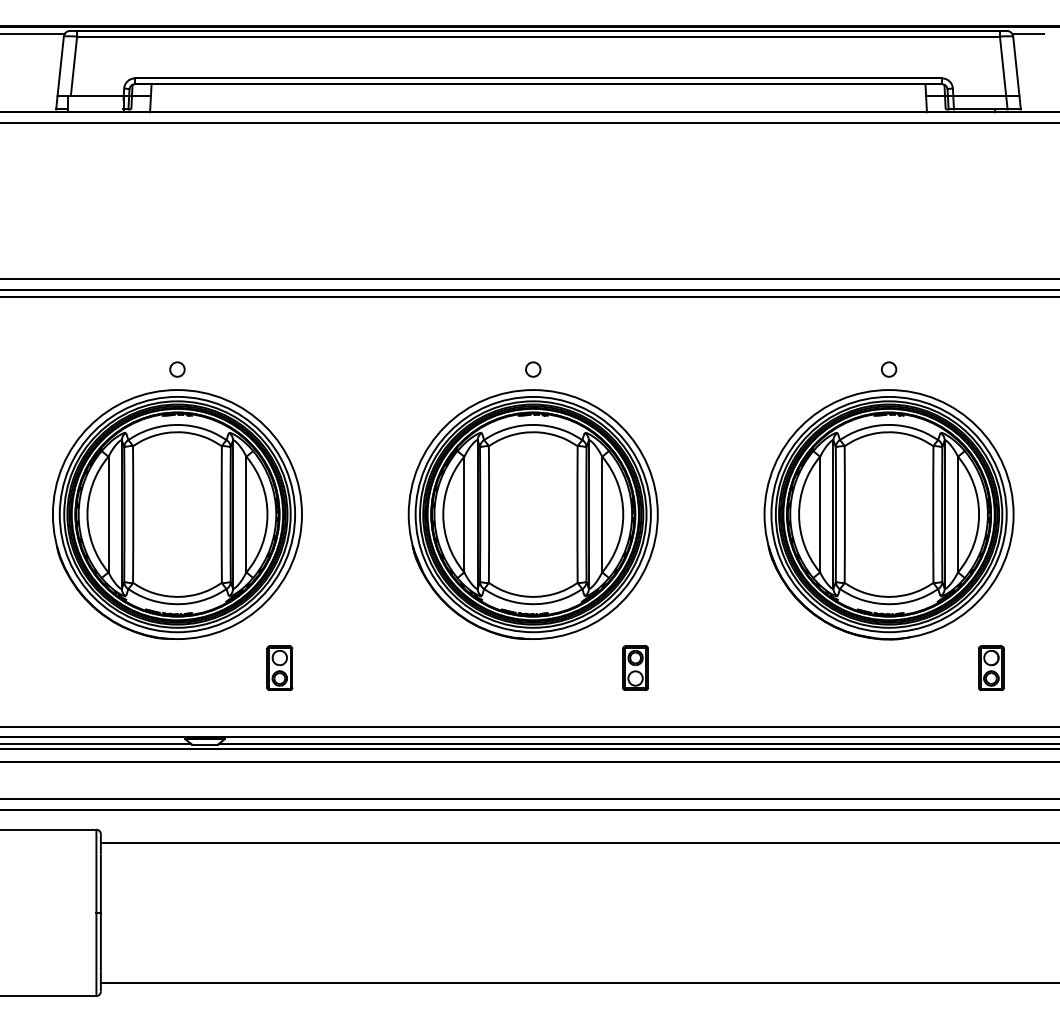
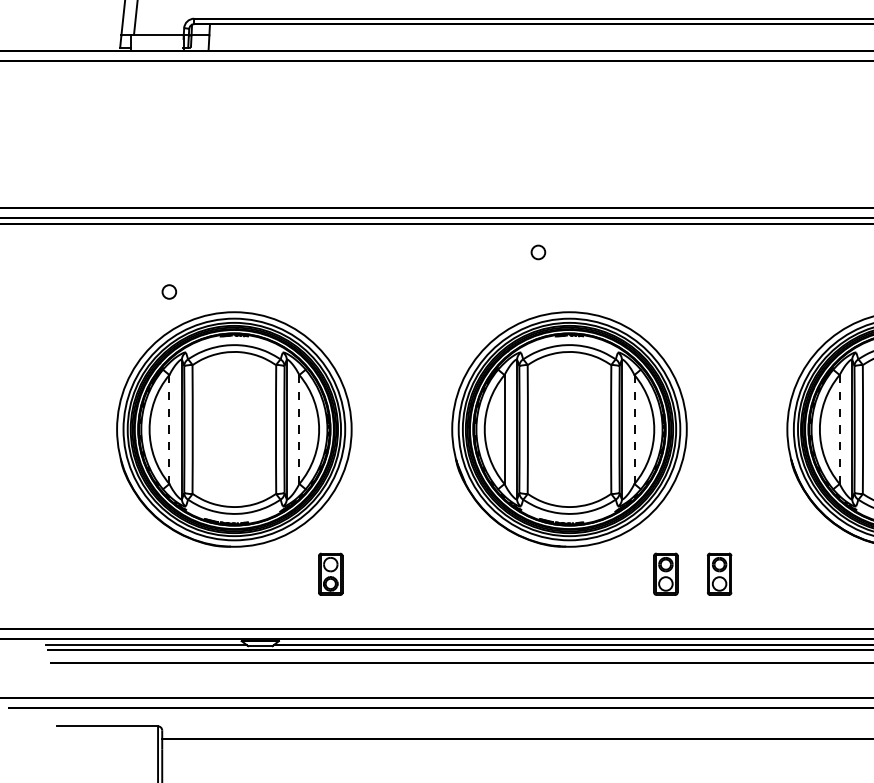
circle: (177, 369) -> (169, 291), moved
circle: (533, 369) -> (538, 252), moved
line: (108, 514) -> (169, 429), solid -> dashed
line: (246, 514) -> (299, 429), solid -> dashed
line: (602, 514) -> (634, 429), solid -> dashed
line: (820, 514) -> (840, 429), solid -> dashed
part: (692, 667) -> (719, 573), added

